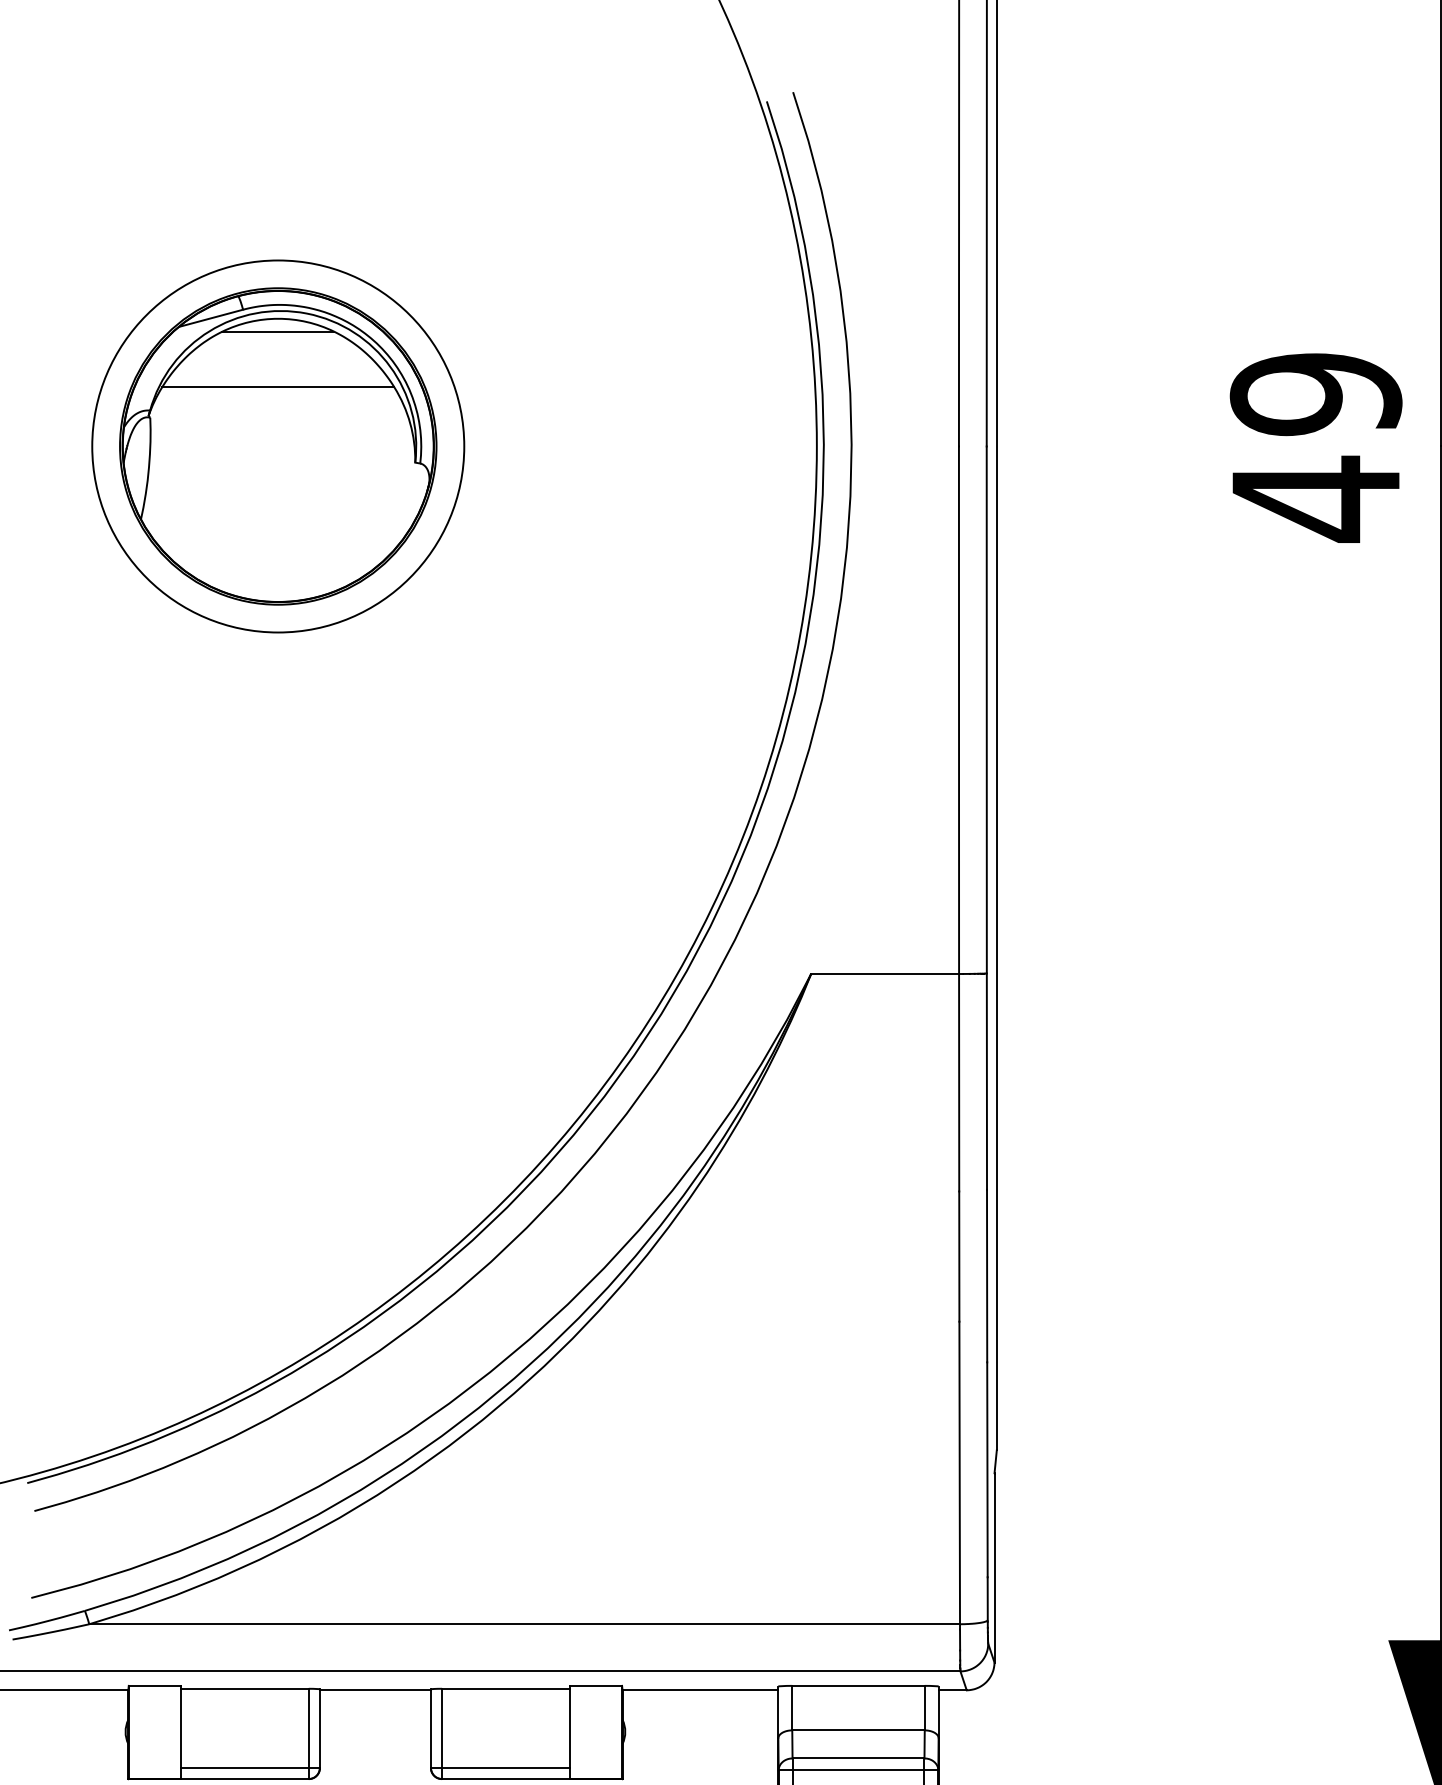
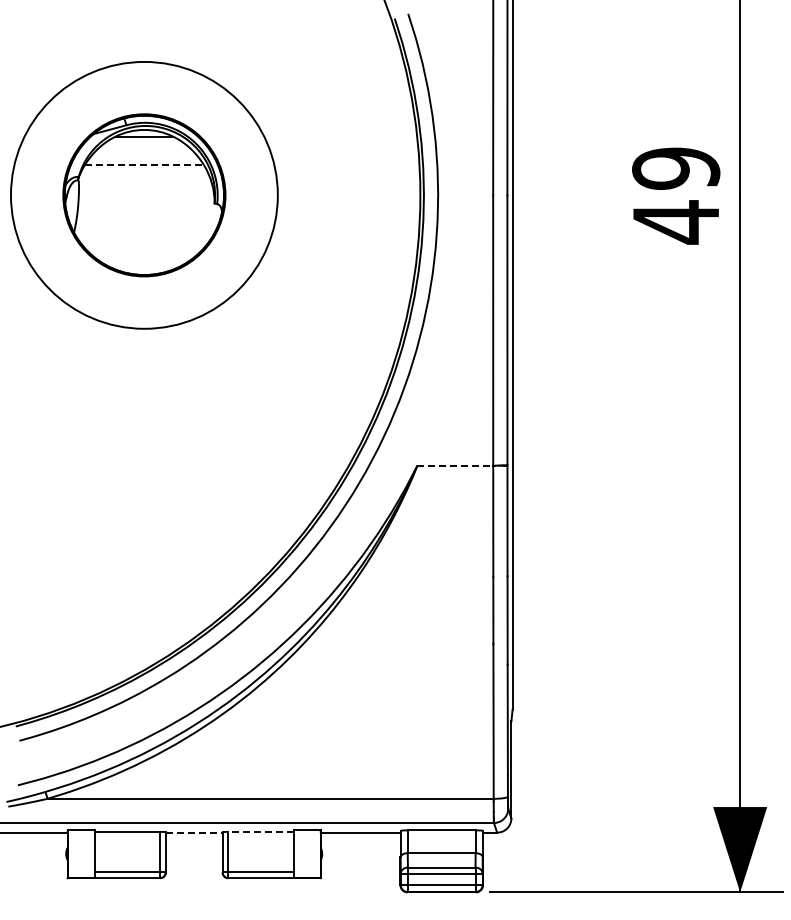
line: (278, 388) -> (144, 165), solid -> dashed
circle: (278, 446) -> (144, 195), size x1.4
line: (885, 973) -> (455, 465), solid -> dashed
line: (506, 1688) -> (261, 831), solid -> dashed
line: (376, 1689) -> (194, 832), solid -> dashed

